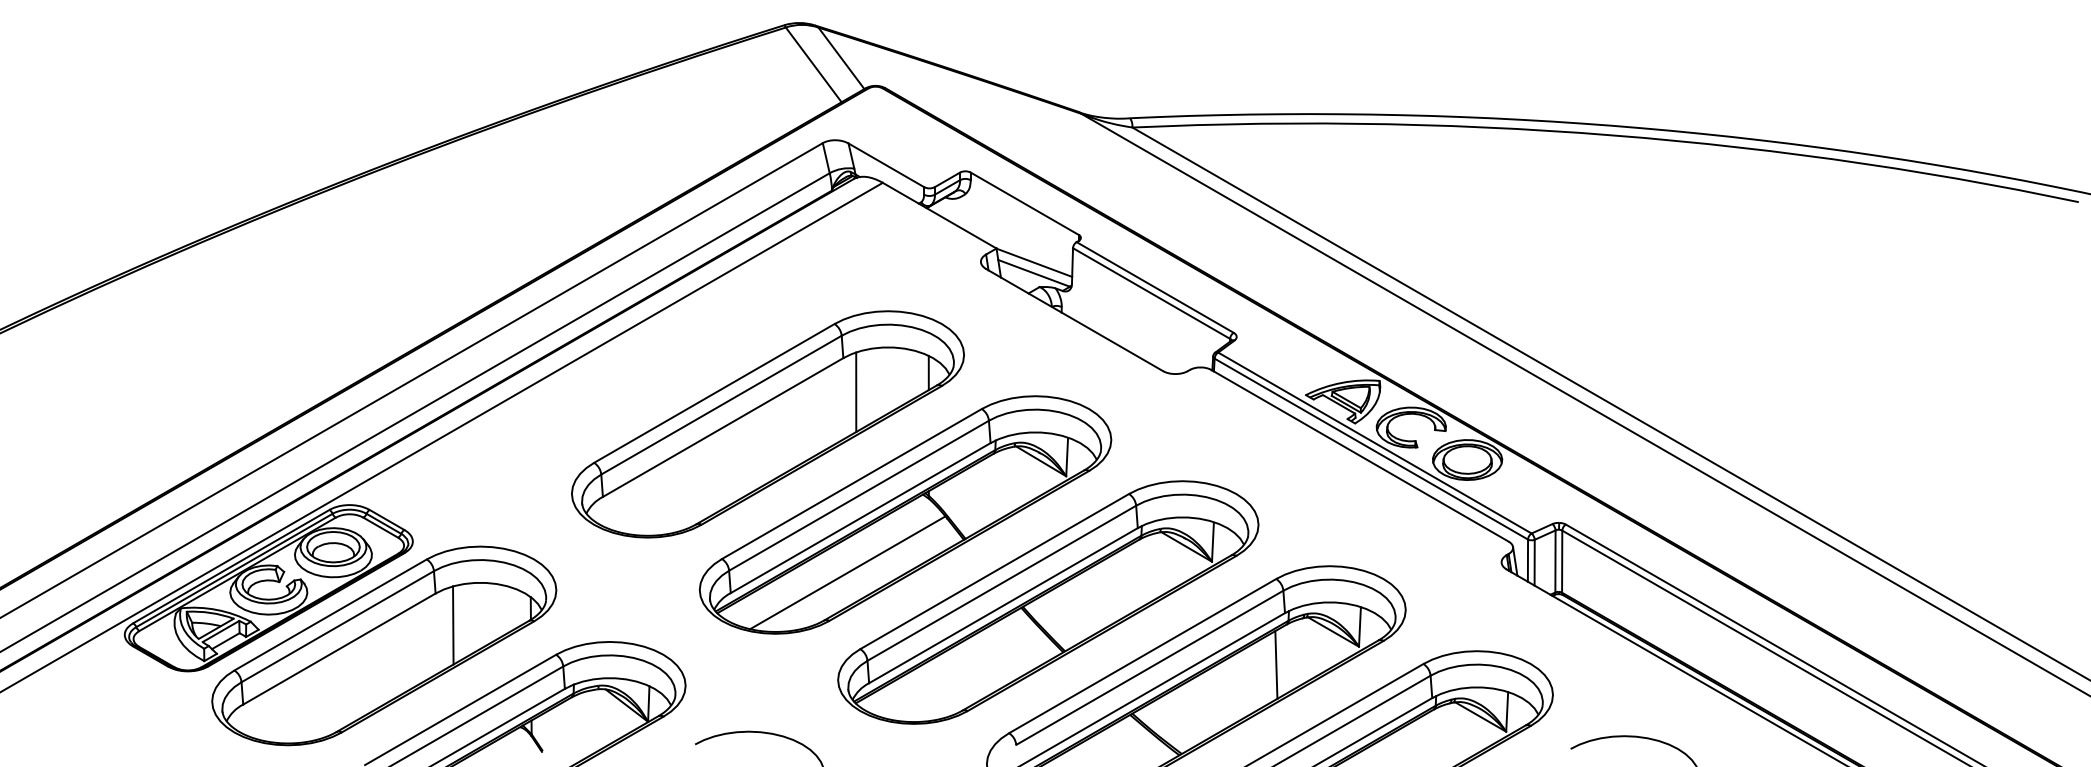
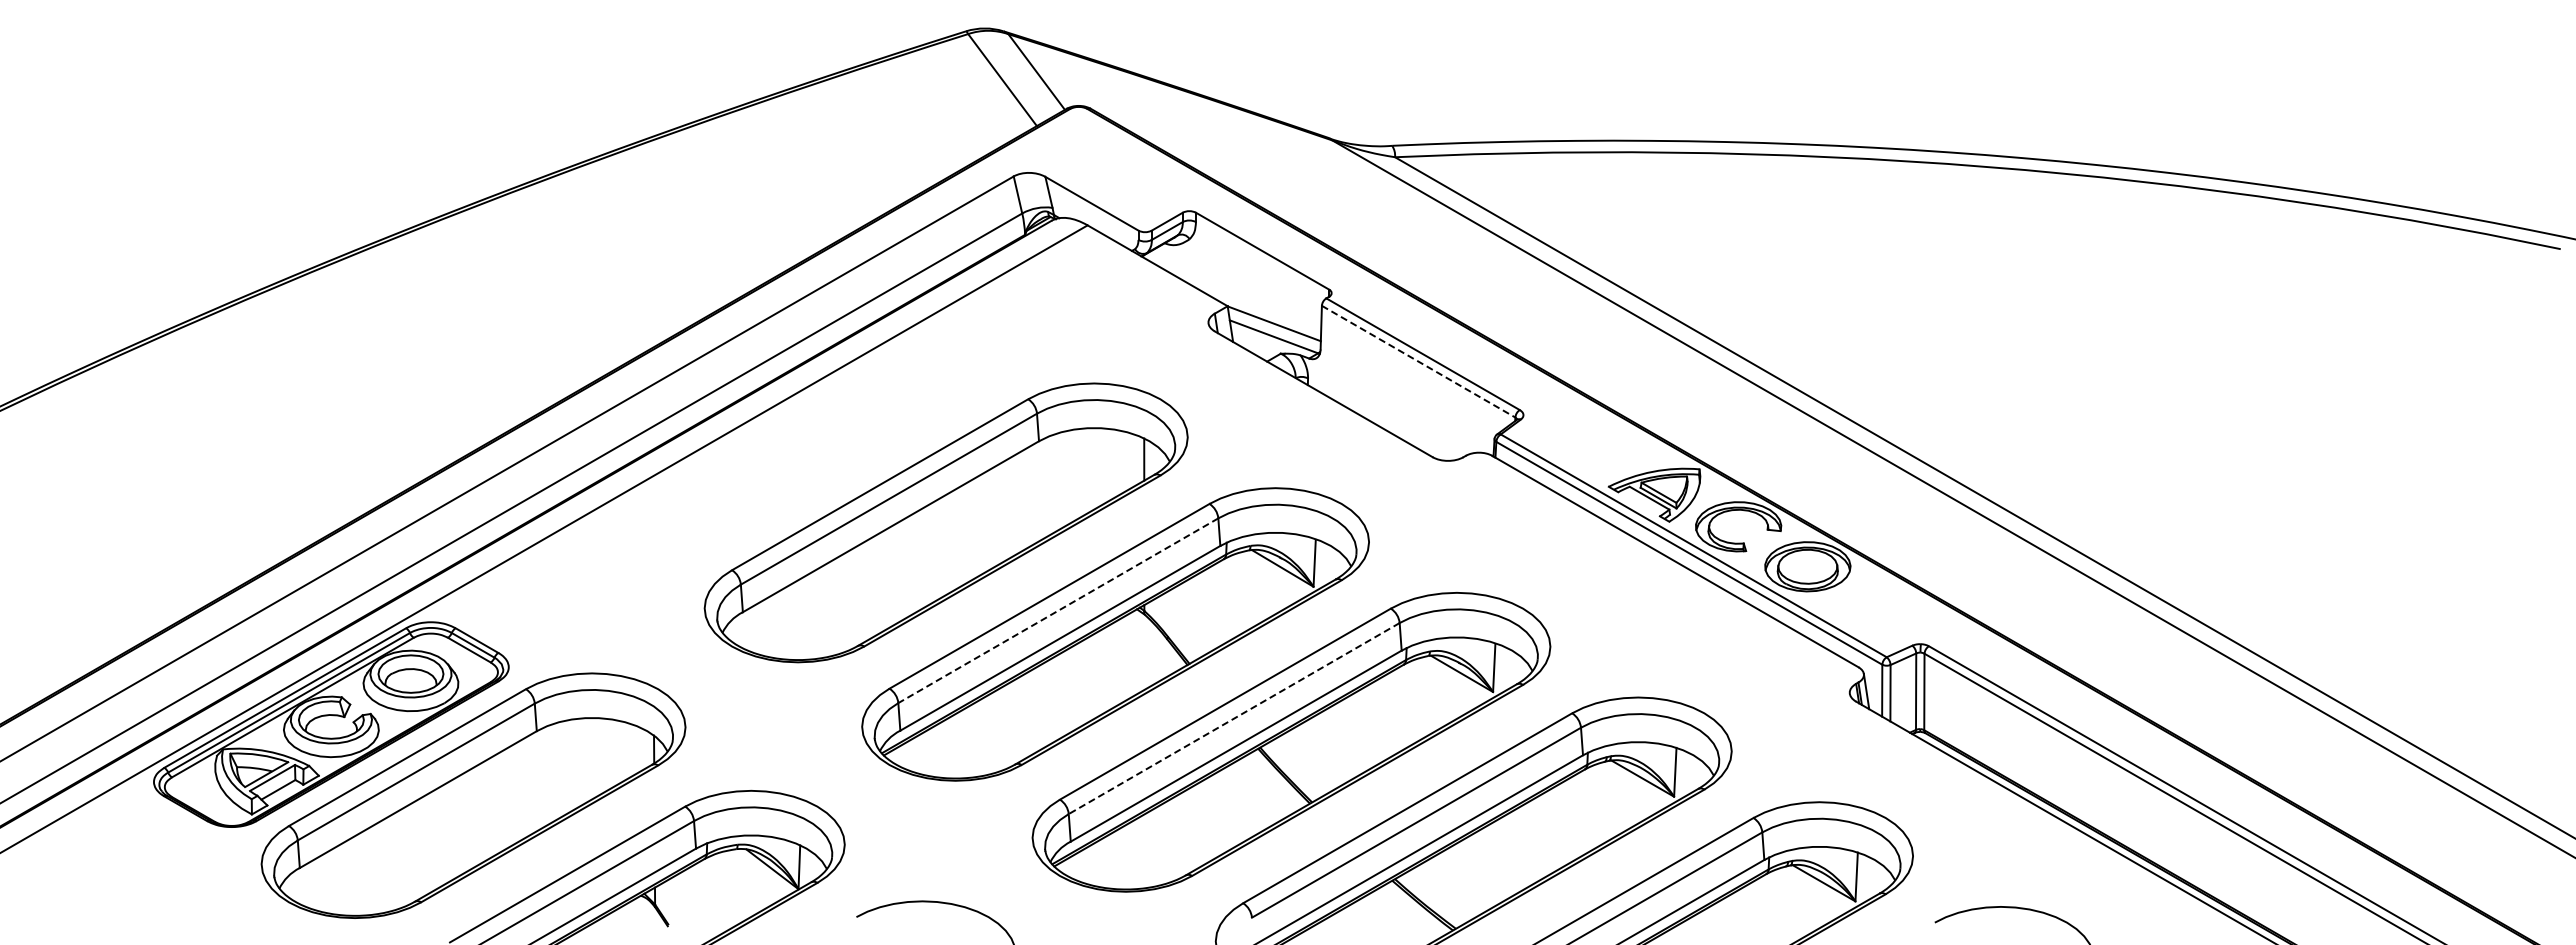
line: (1151, 293) -> (1418, 361), solid -> dashed
line: (855, 392) -> (1054, 483), removed
line: (859, 495) -> (1058, 610), solid -> dashed
line: (847, 572) -> (1044, 705), removed
line: (1001, 583) -> (1233, 718), solid -> dashed
line: (453, 625) -> (558, 770), removed
line: (1276, 664) -> (1572, 818), removed

